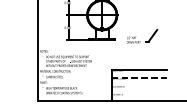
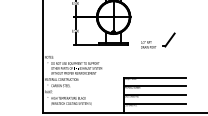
line: (139, 77) -> (155, 86), dashed -> solid
line: (139, 85) -> (155, 95), added
line: (139, 93) -> (155, 104), added

